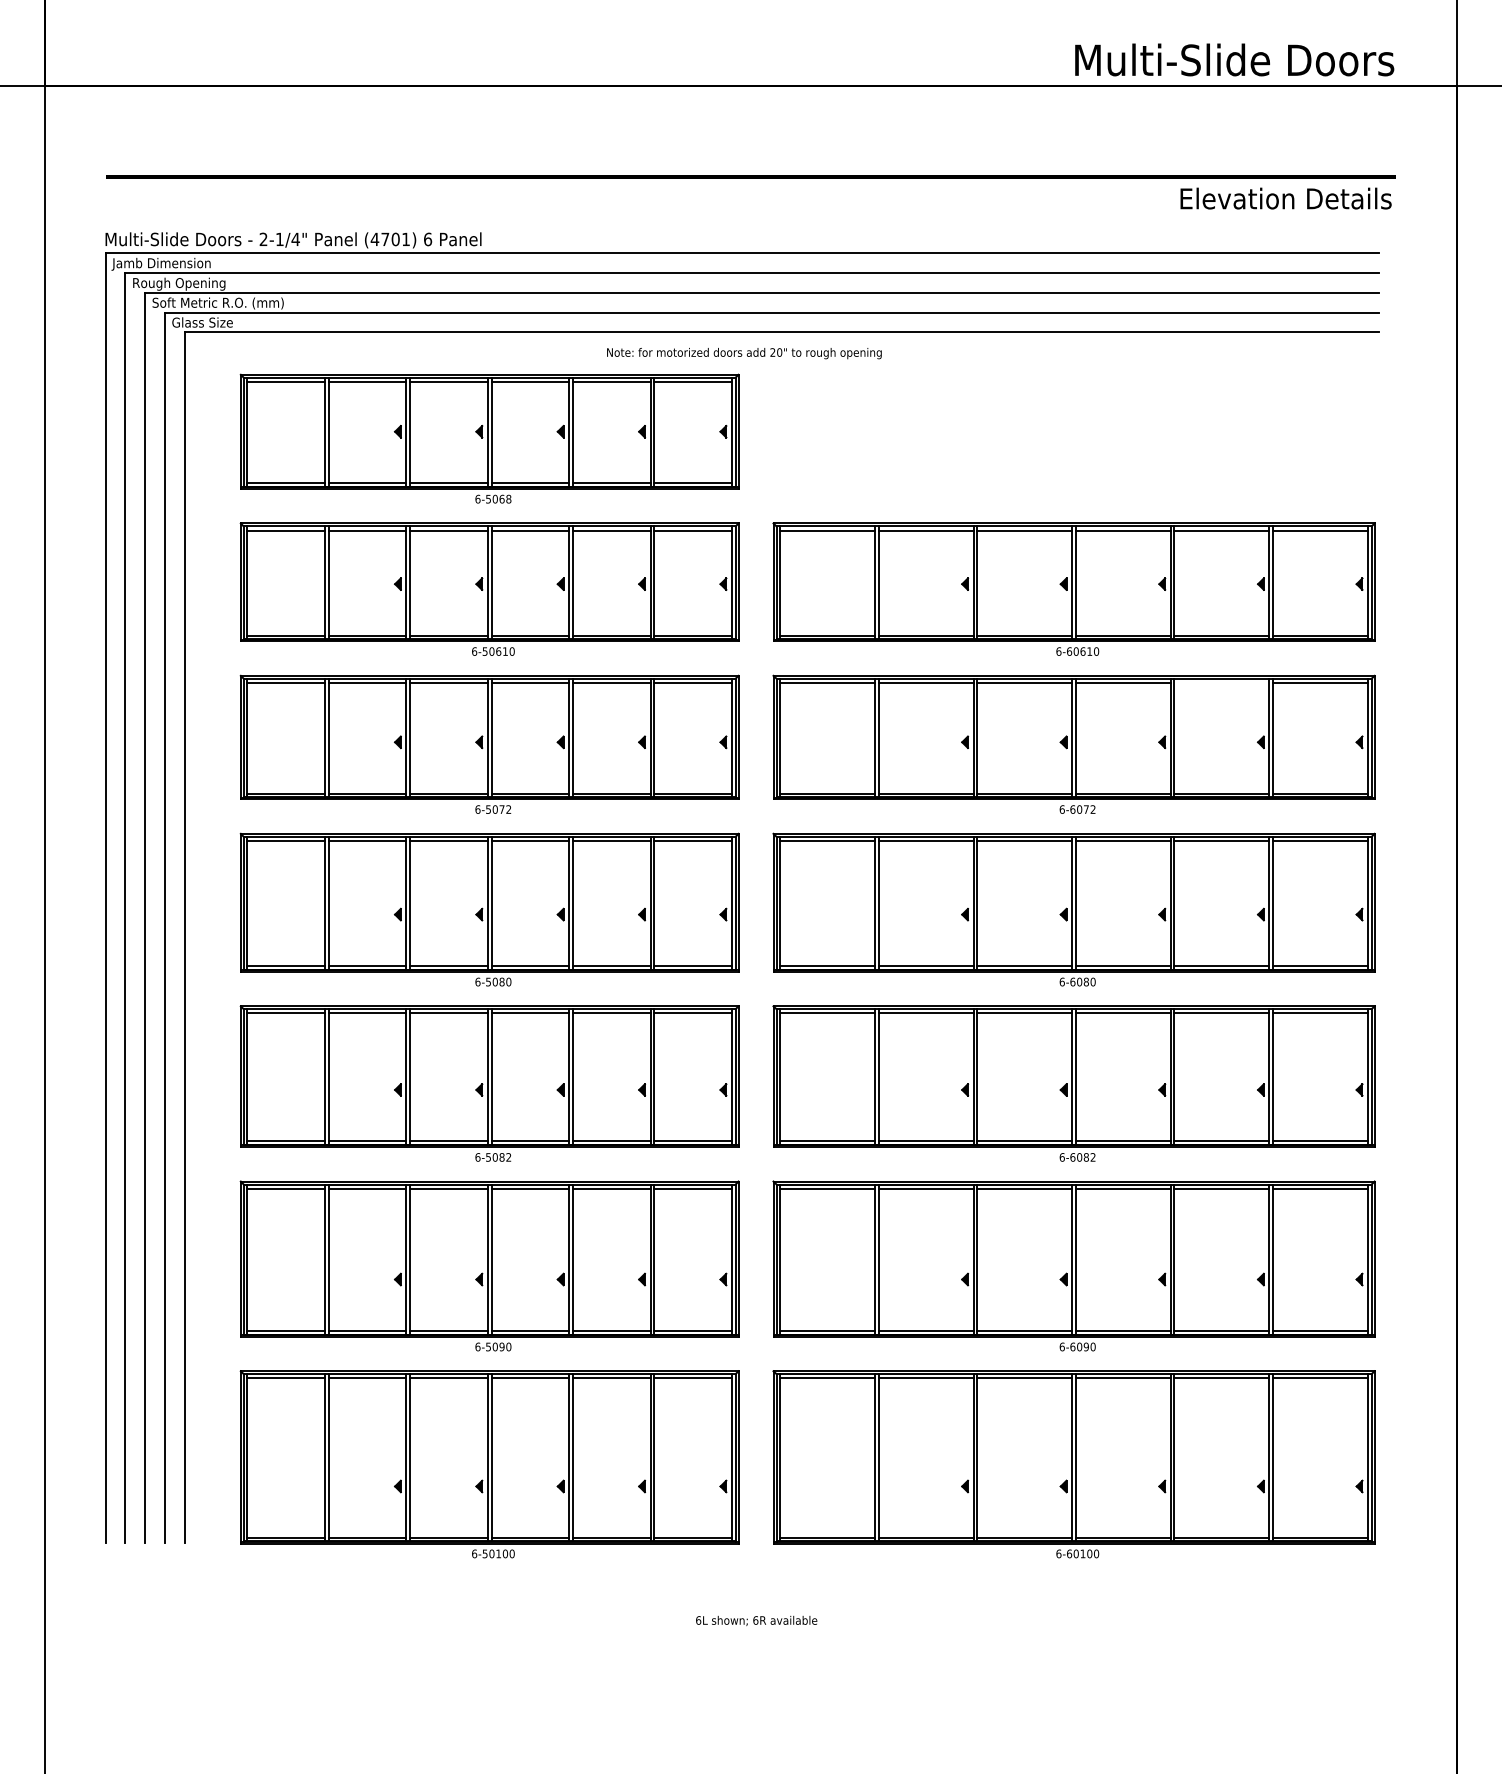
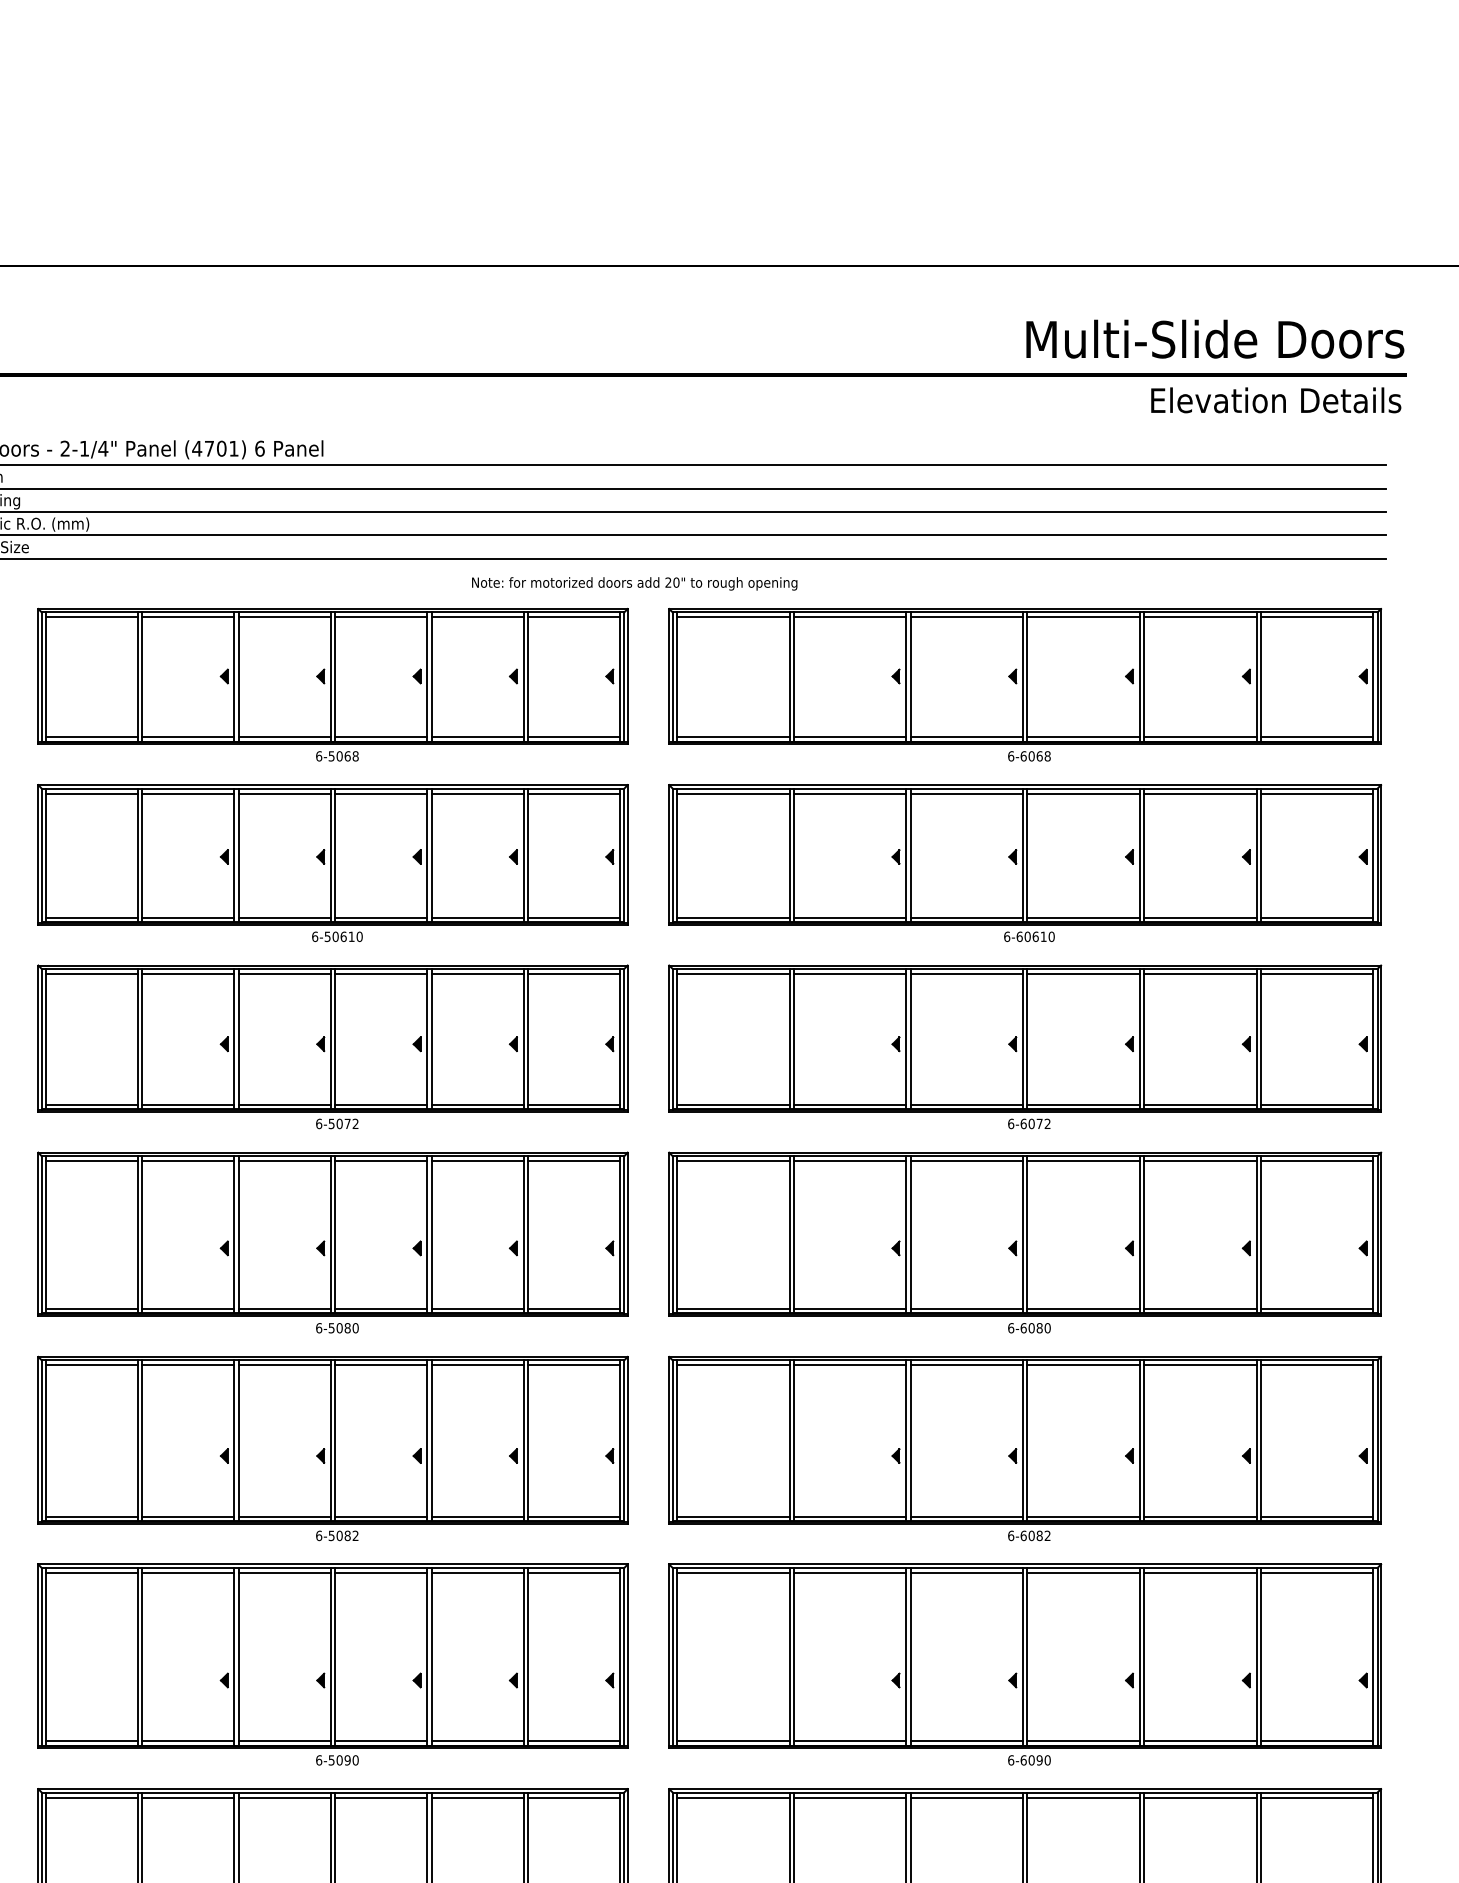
text: (1234, 59) -> (1215, 338), moved
part: (1073, 438) -> (1024, 684), added
line: (1221, 682) -> (1199, 973), added

